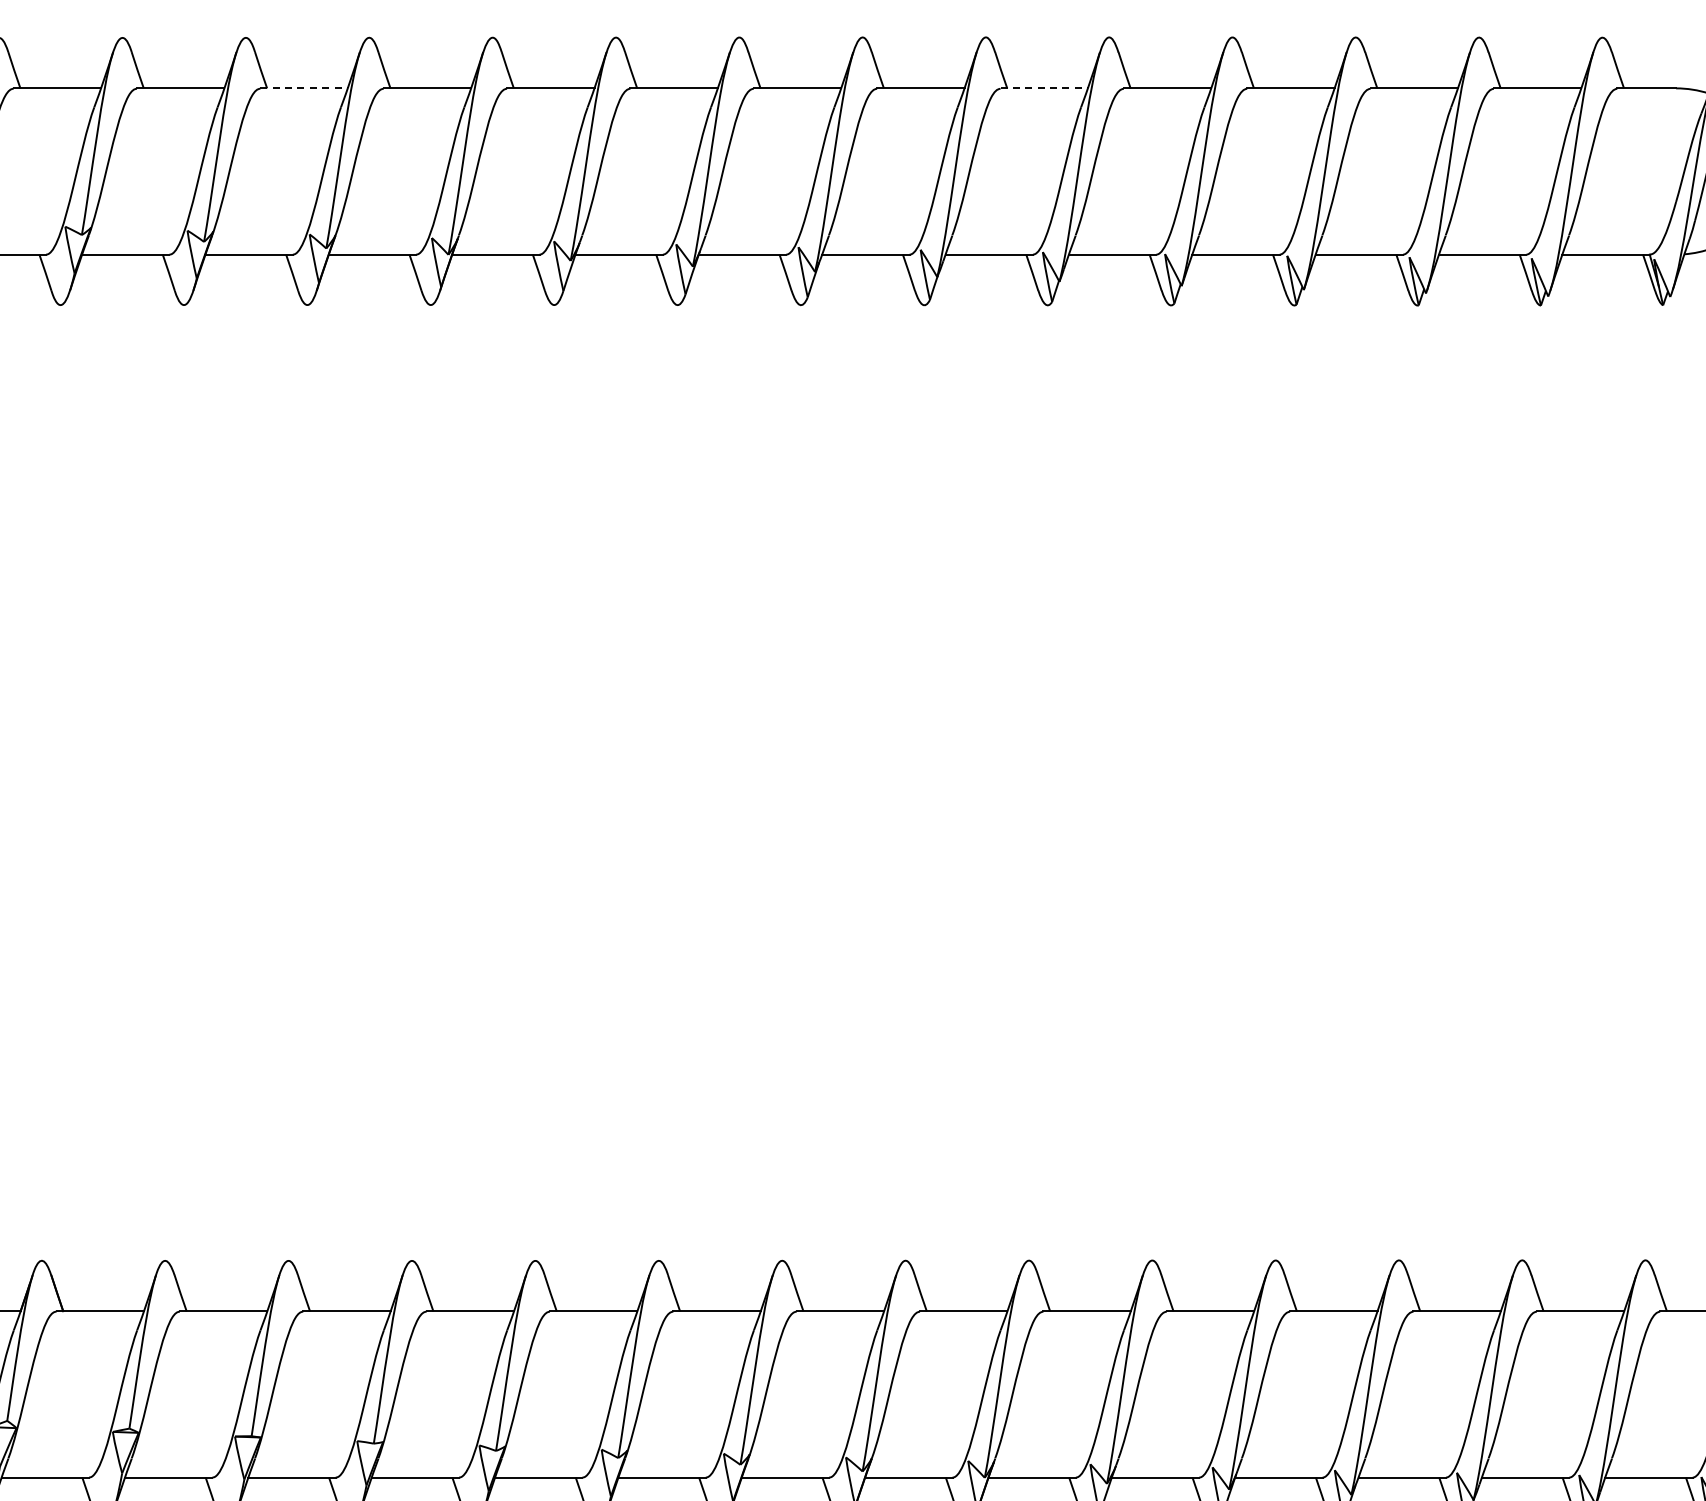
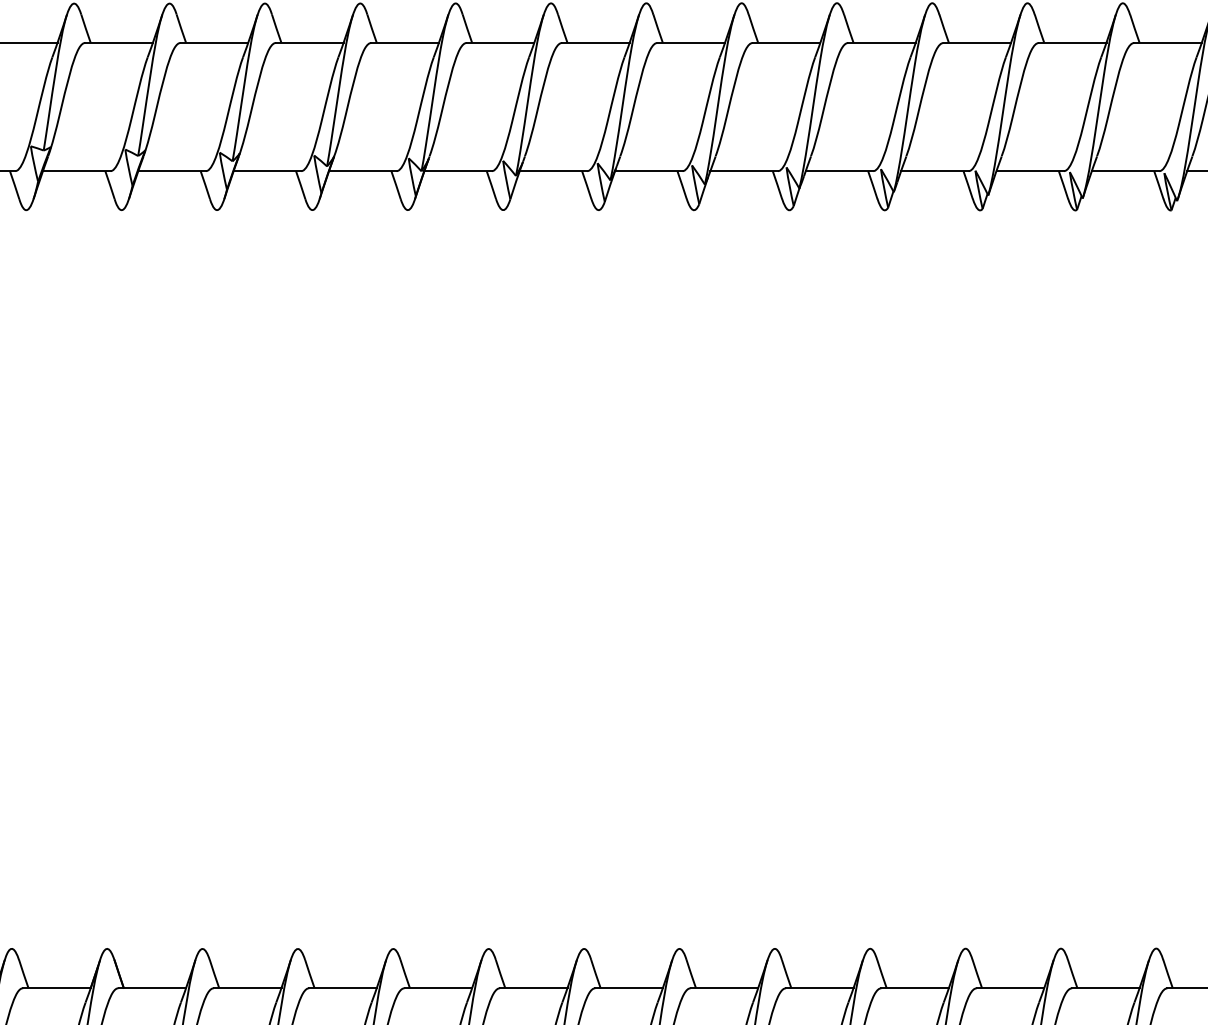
line: (304, 88) -> (310, 42), dashed -> solid
line: (1044, 88) -> (882, 42), dashed -> solid

